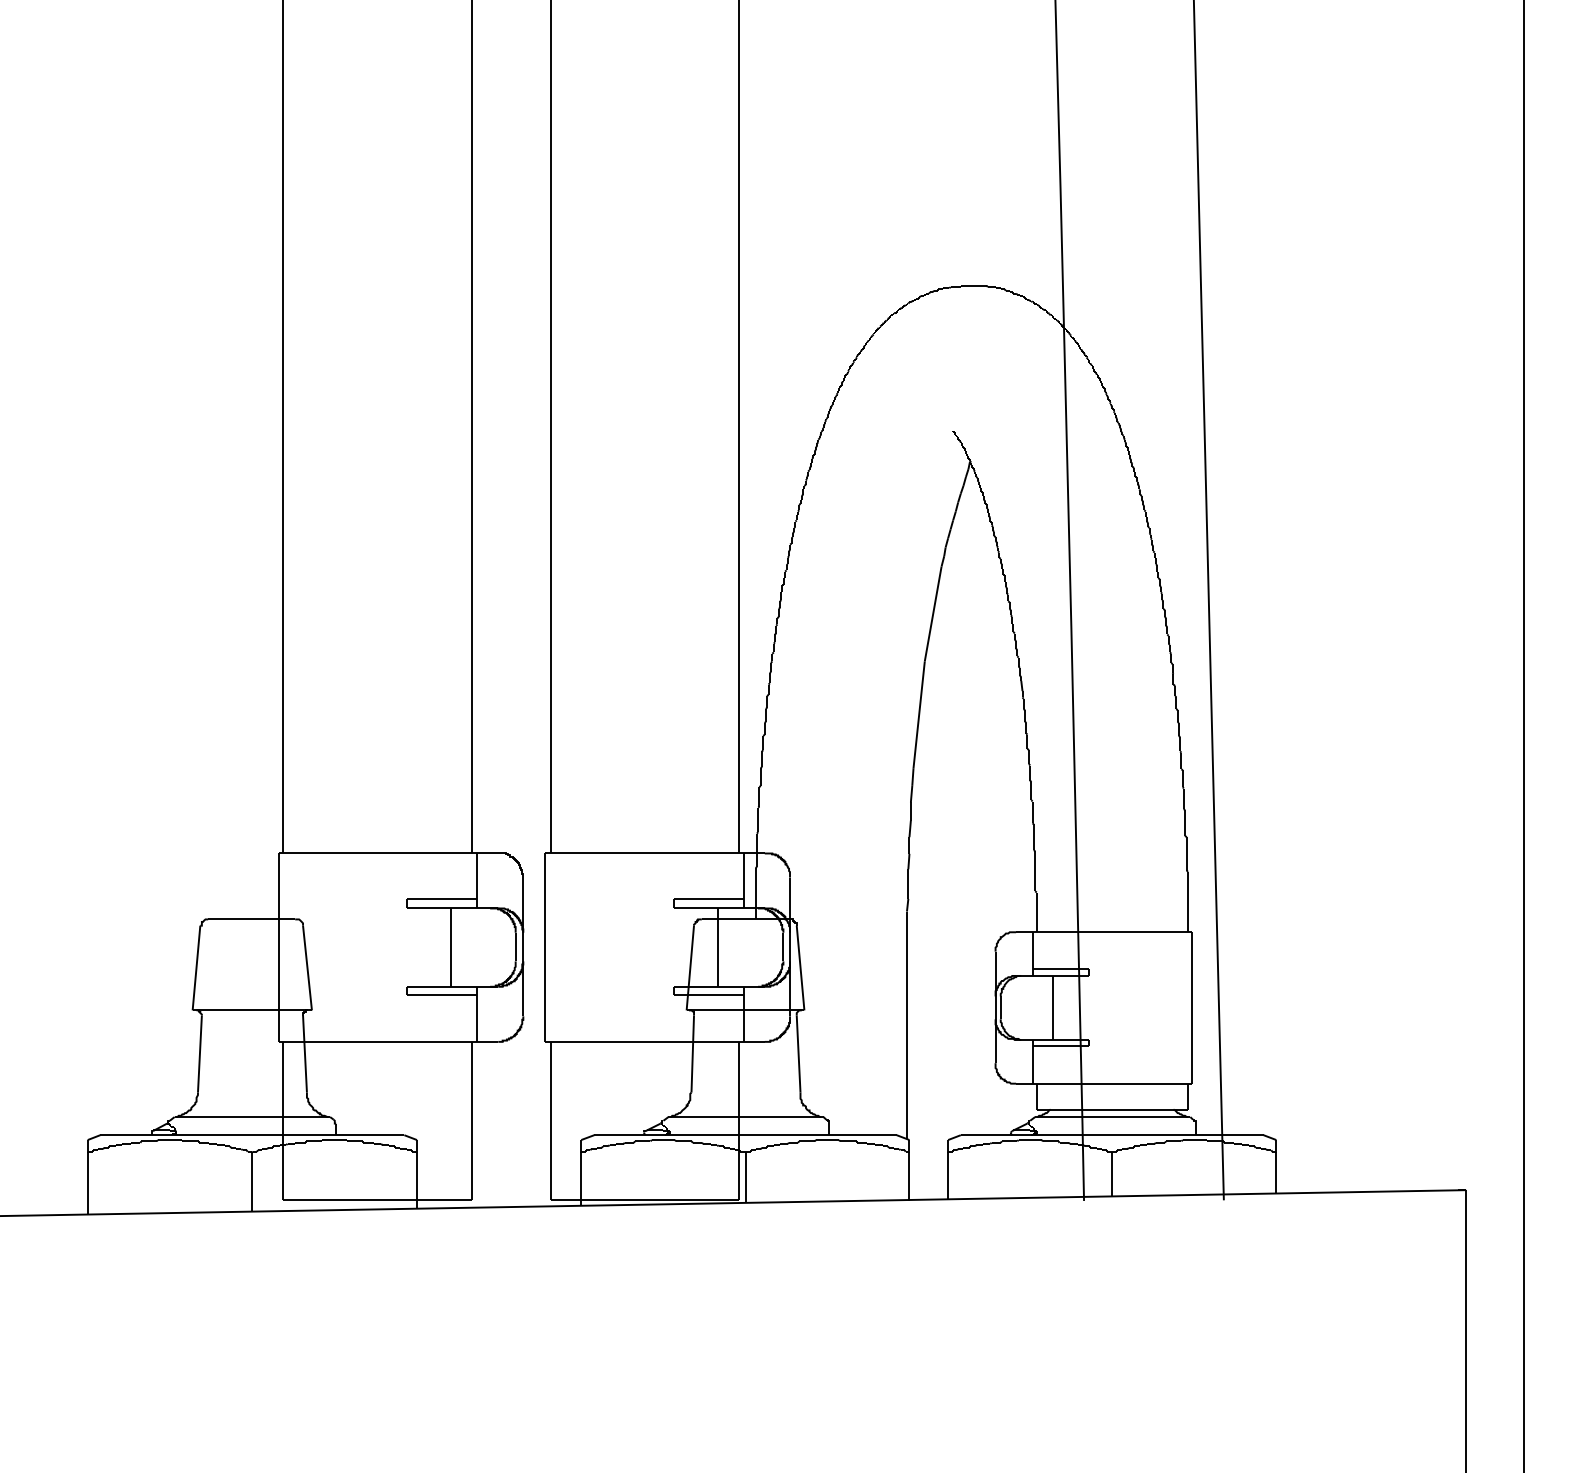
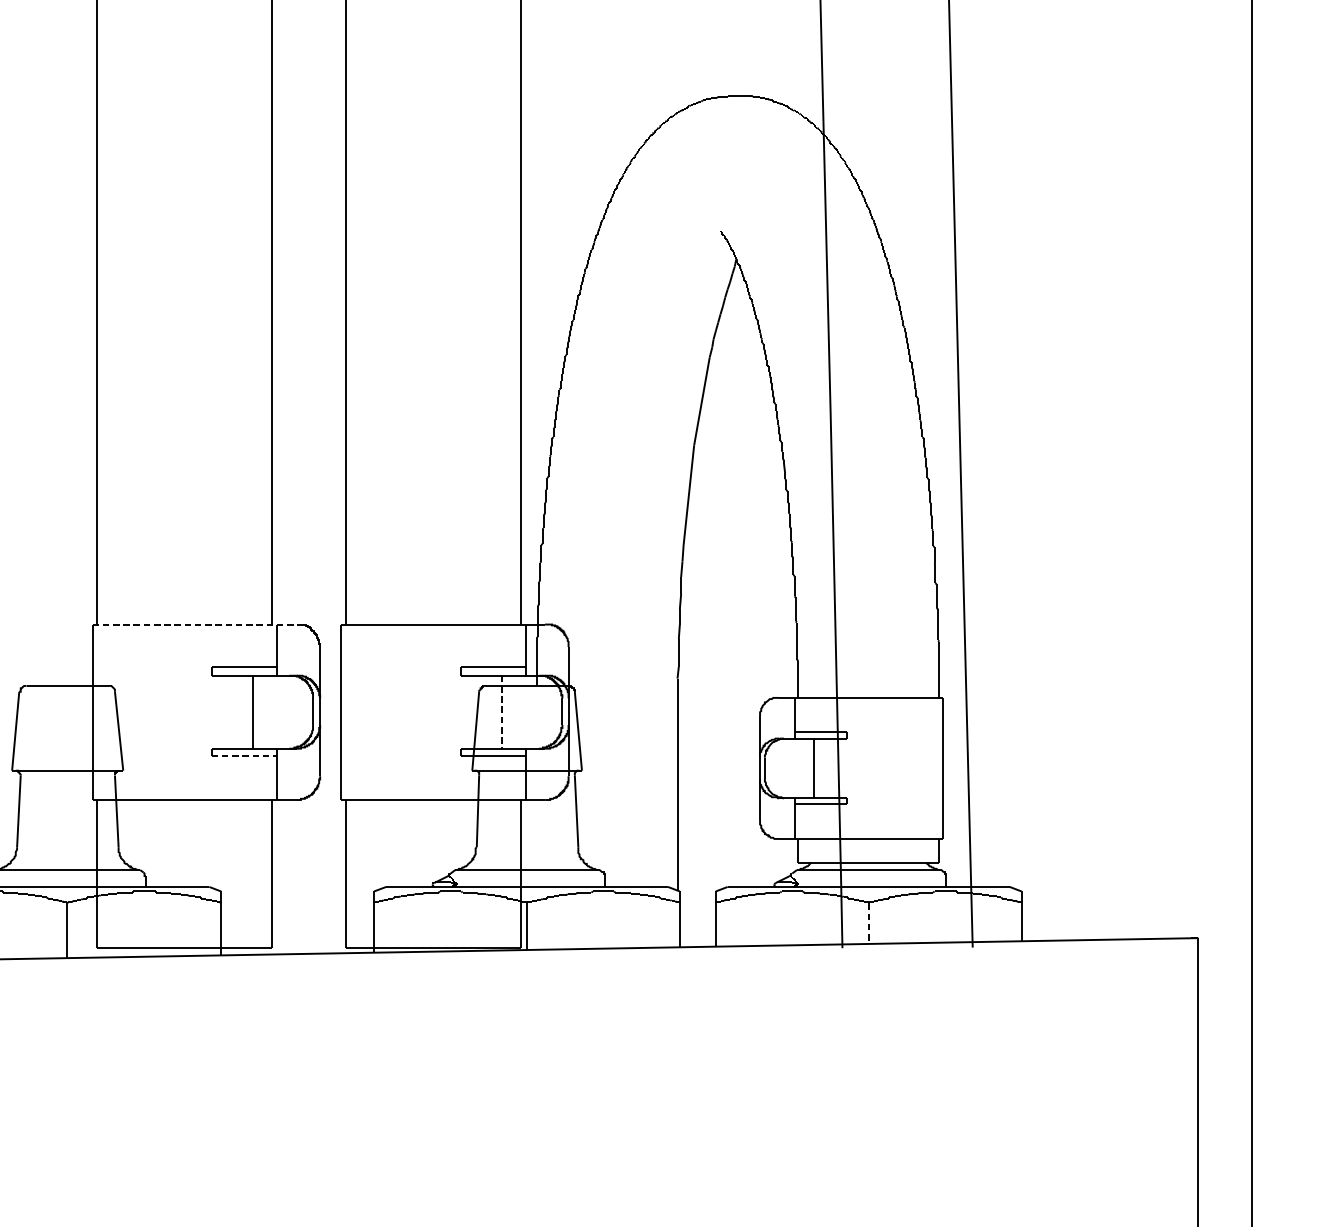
line: (388, 853) -> (194, 624), solid -> dashed
line: (718, 948) -> (501, 713), solid -> dashed
line: (442, 994) -> (244, 755), solid -> dashed
line: (1112, 1174) -> (868, 923), solid -> dashed

